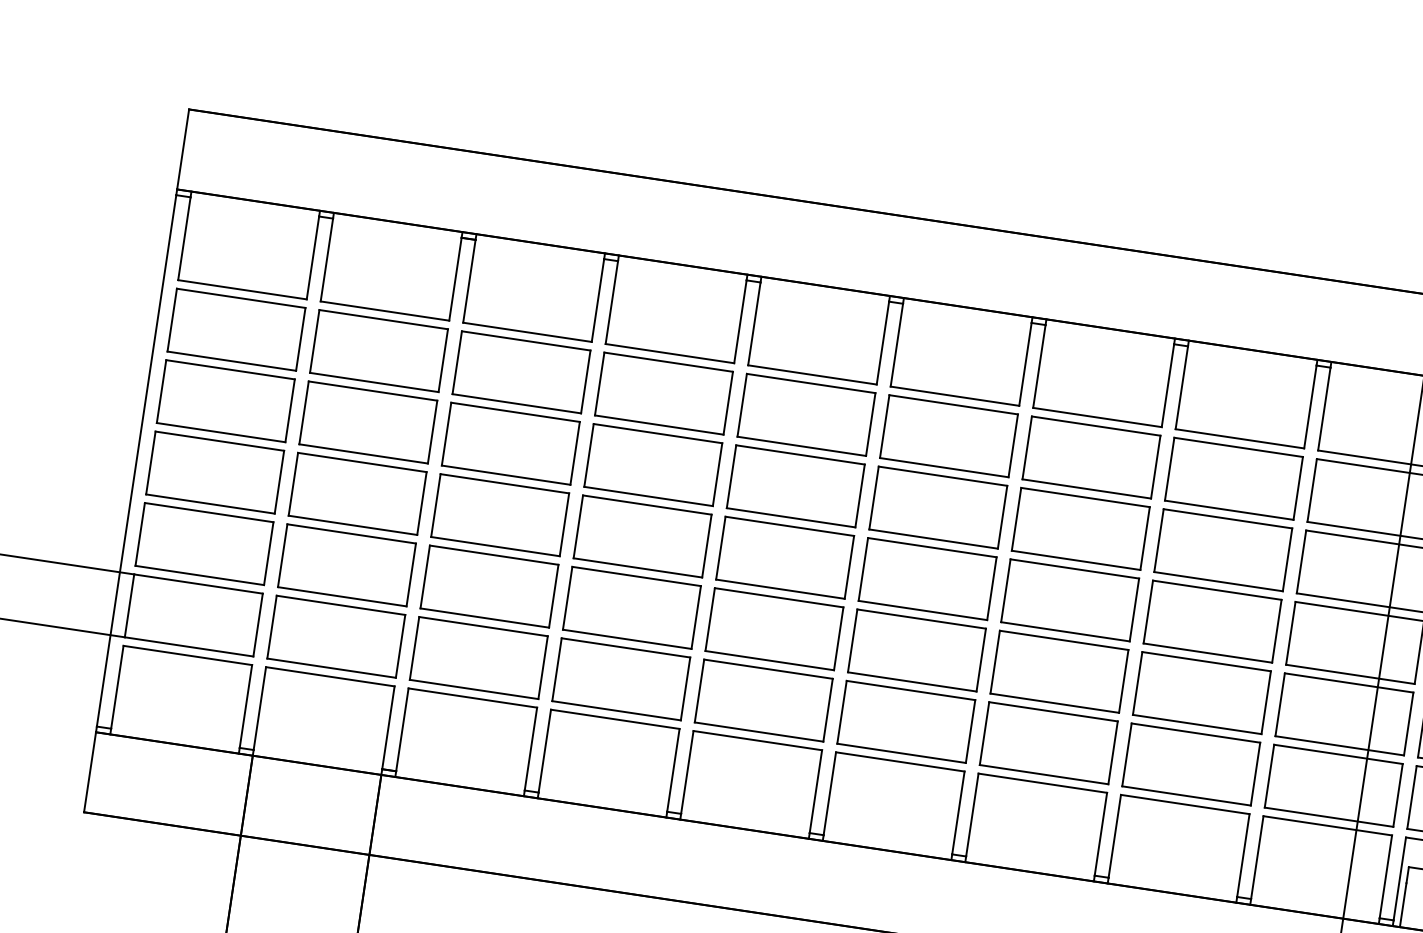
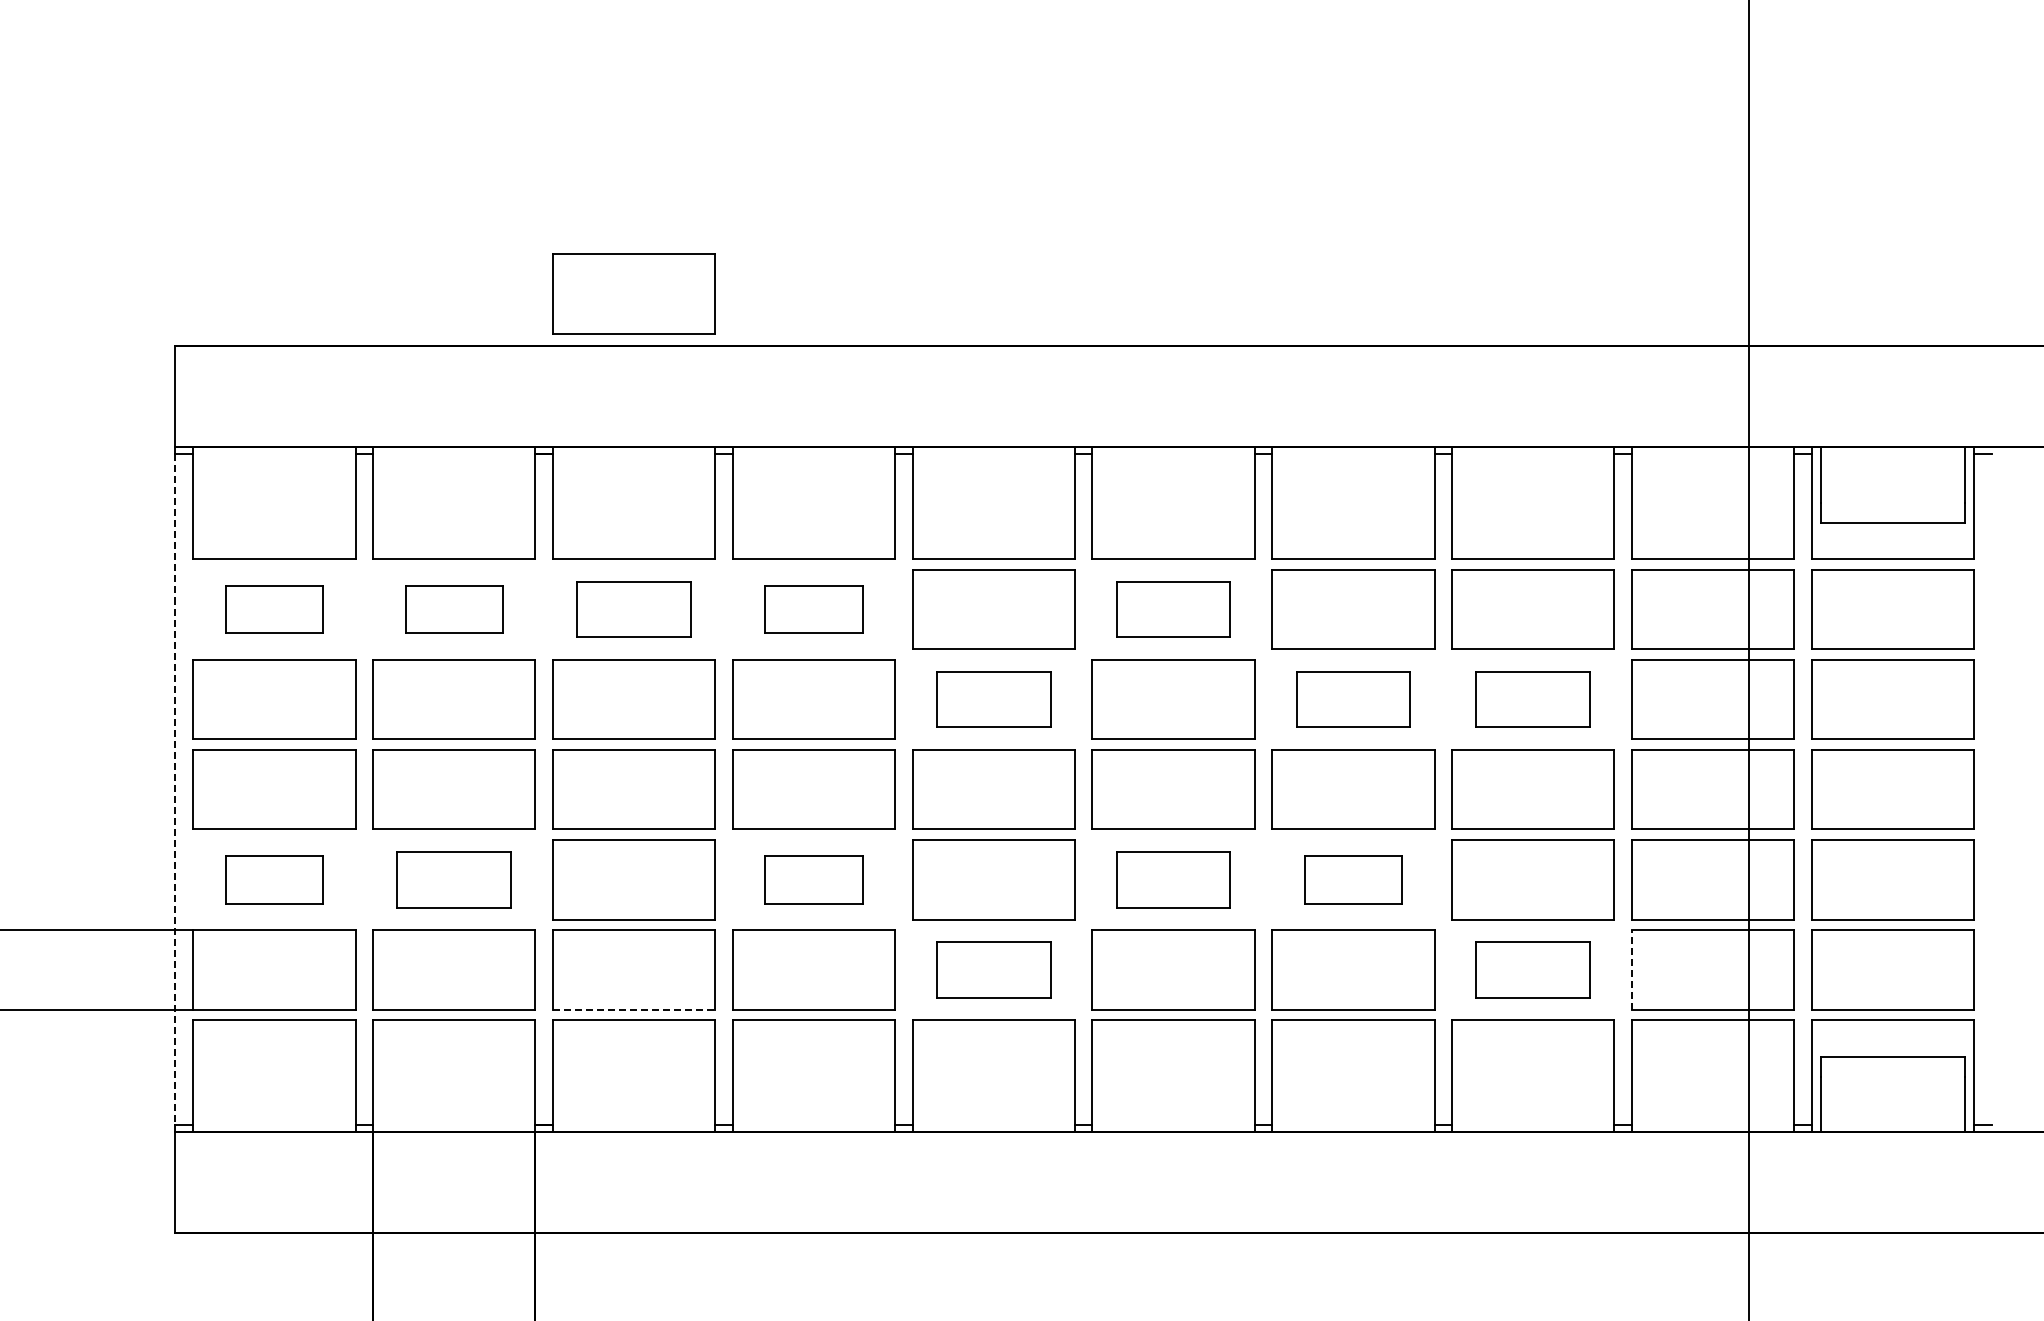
part: (558, 121) -> (633, 293), added
part: (236, 329) -> (274, 609), size x0.6
part: (378, 350) -> (453, 609), size x0.6
part: (520, 372) -> (633, 609), size x0.7
part: (663, 393) -> (813, 609), size x0.6
part: (948, 436) -> (1173, 609), size x0.7
line: (136, 461) -> (175, 790), solid -> dashed
part: (795, 486) -> (993, 699), size x0.7
part: (1080, 528) -> (1353, 699), size x0.7
part: (204, 543) -> (274, 879), size x0.6
part: (1222, 550) -> (1532, 699), size x0.7
part: (346, 564) -> (453, 879), size x0.7
part: (631, 607) -> (813, 879), size x0.6
part: (916, 650) -> (1173, 879), size x0.7
part: (1059, 671) -> (1353, 879), size x0.6
line: (474, 689) -> (634, 1009), solid -> dashed
part: (763, 700) -> (993, 969), size x0.7
part: (1190, 764) -> (1532, 969), size x0.7
line: (1269, 775) -> (1631, 969), solid -> dashed

